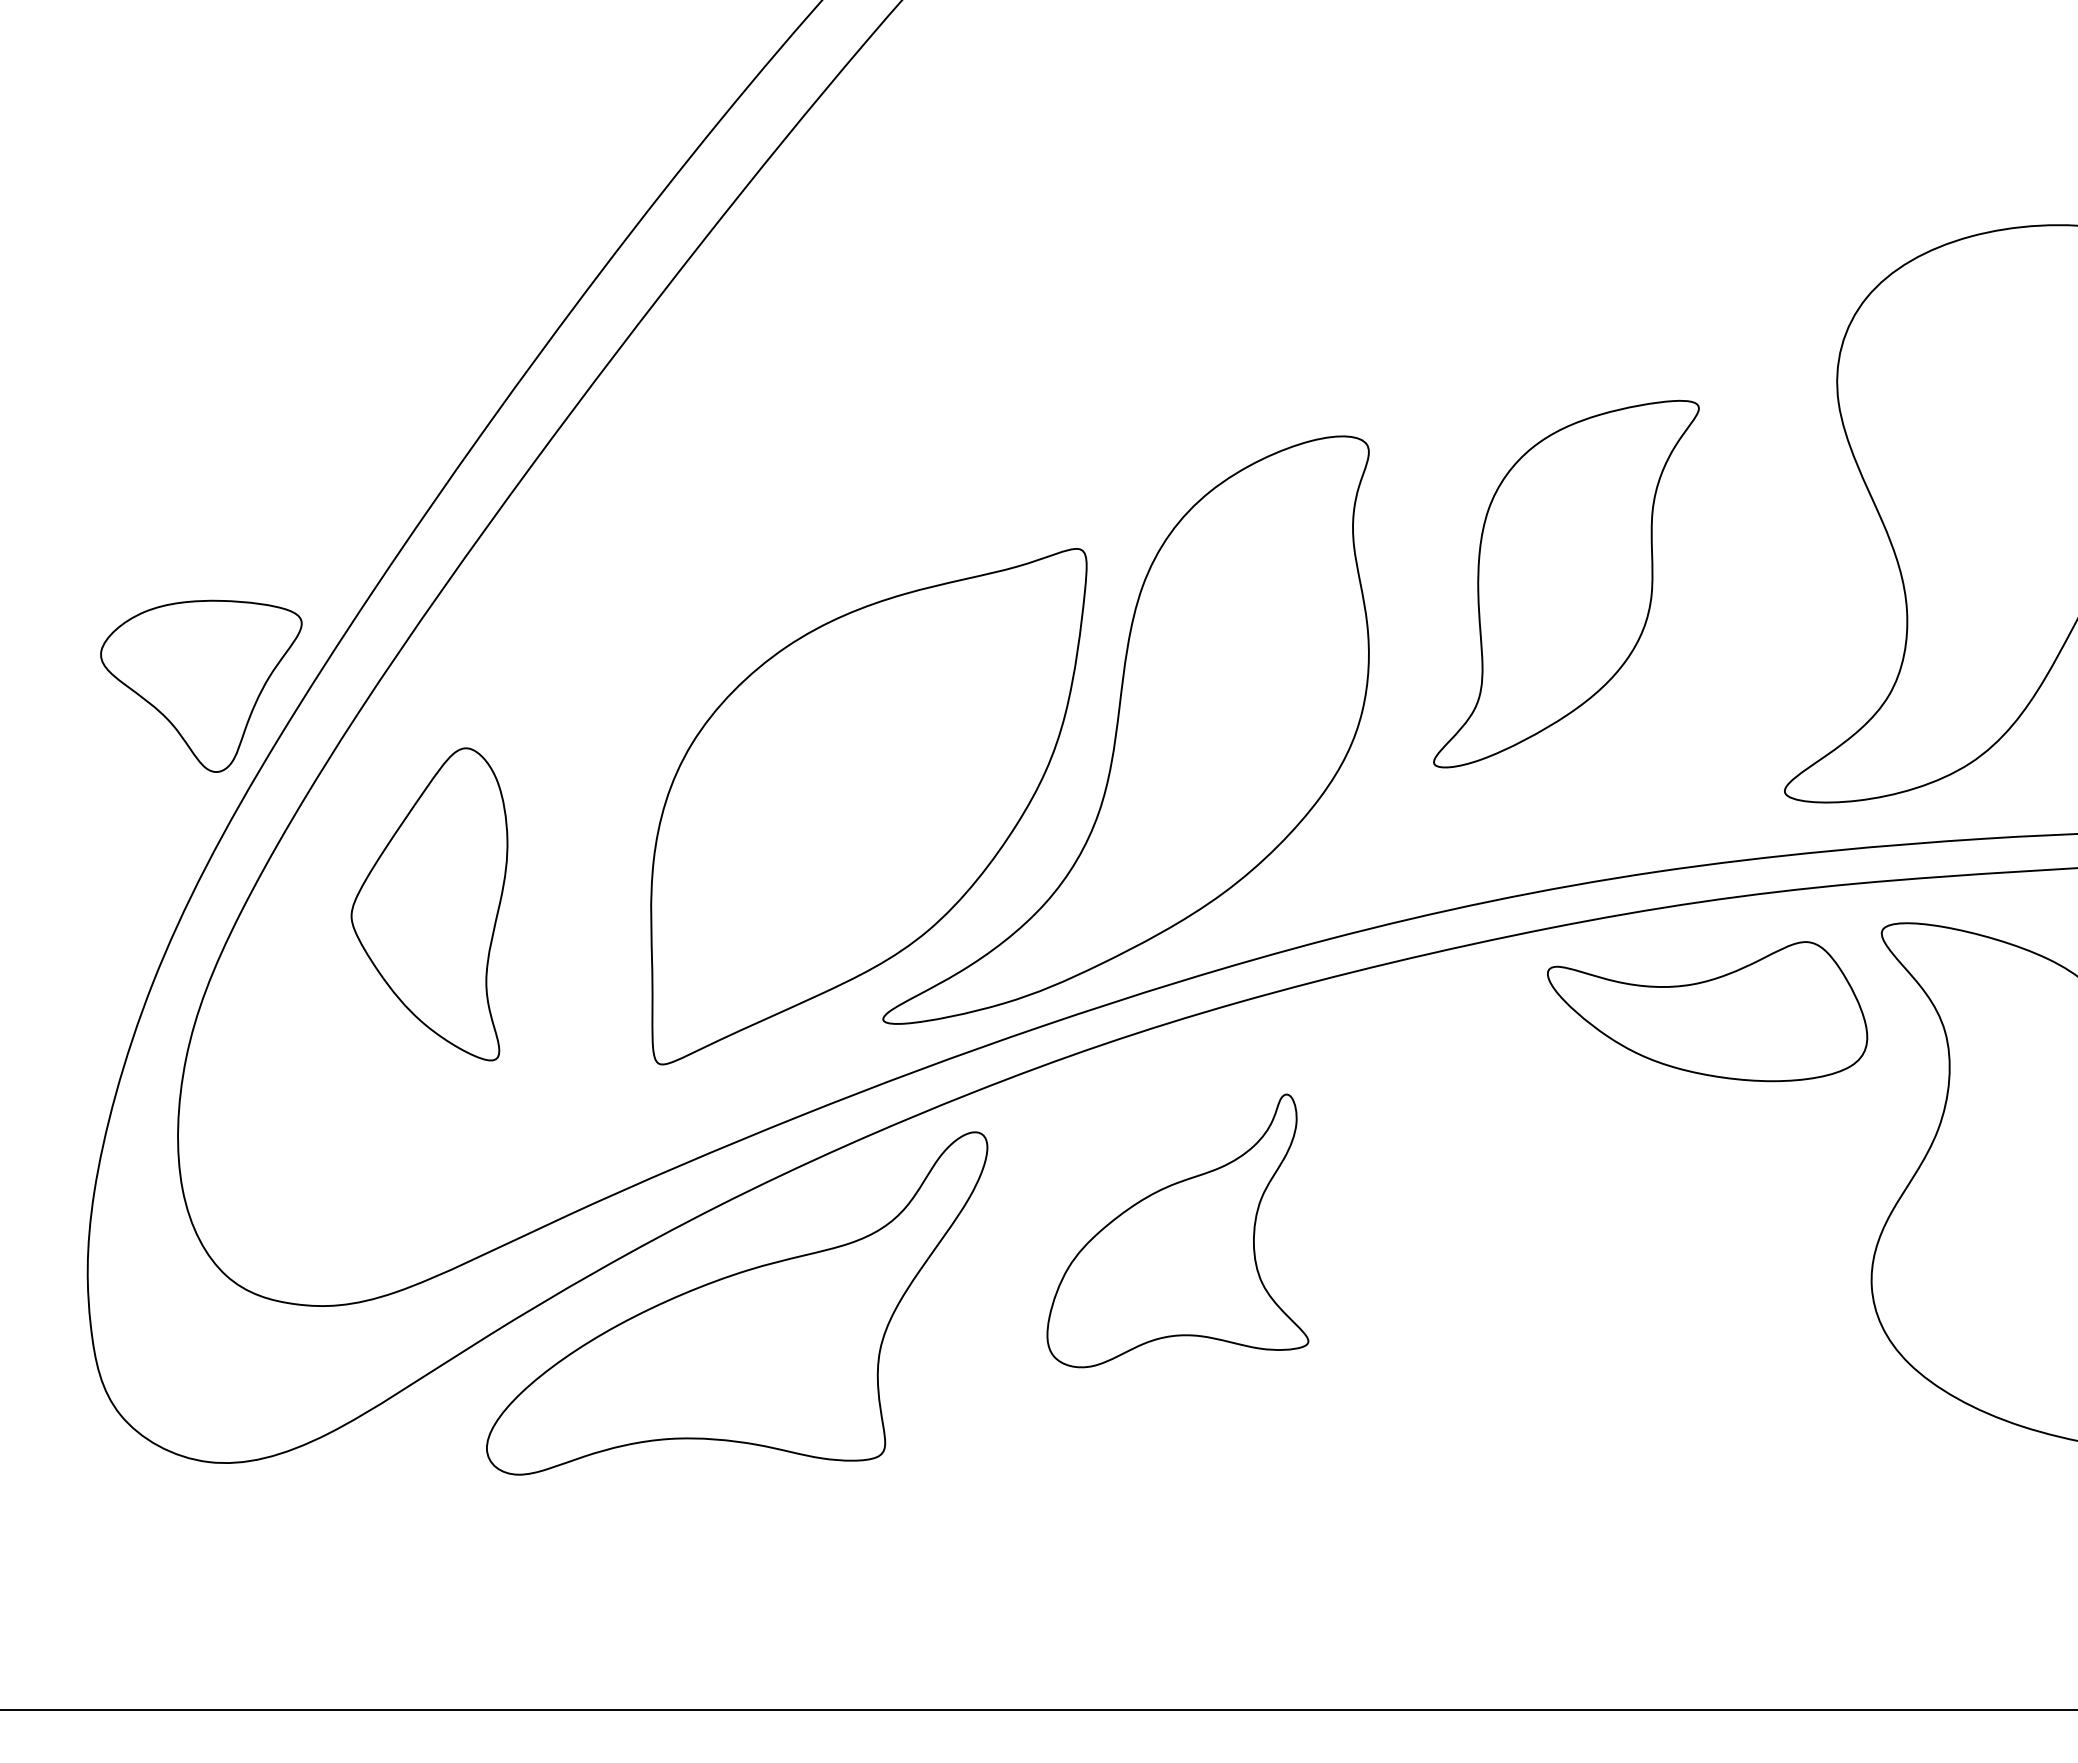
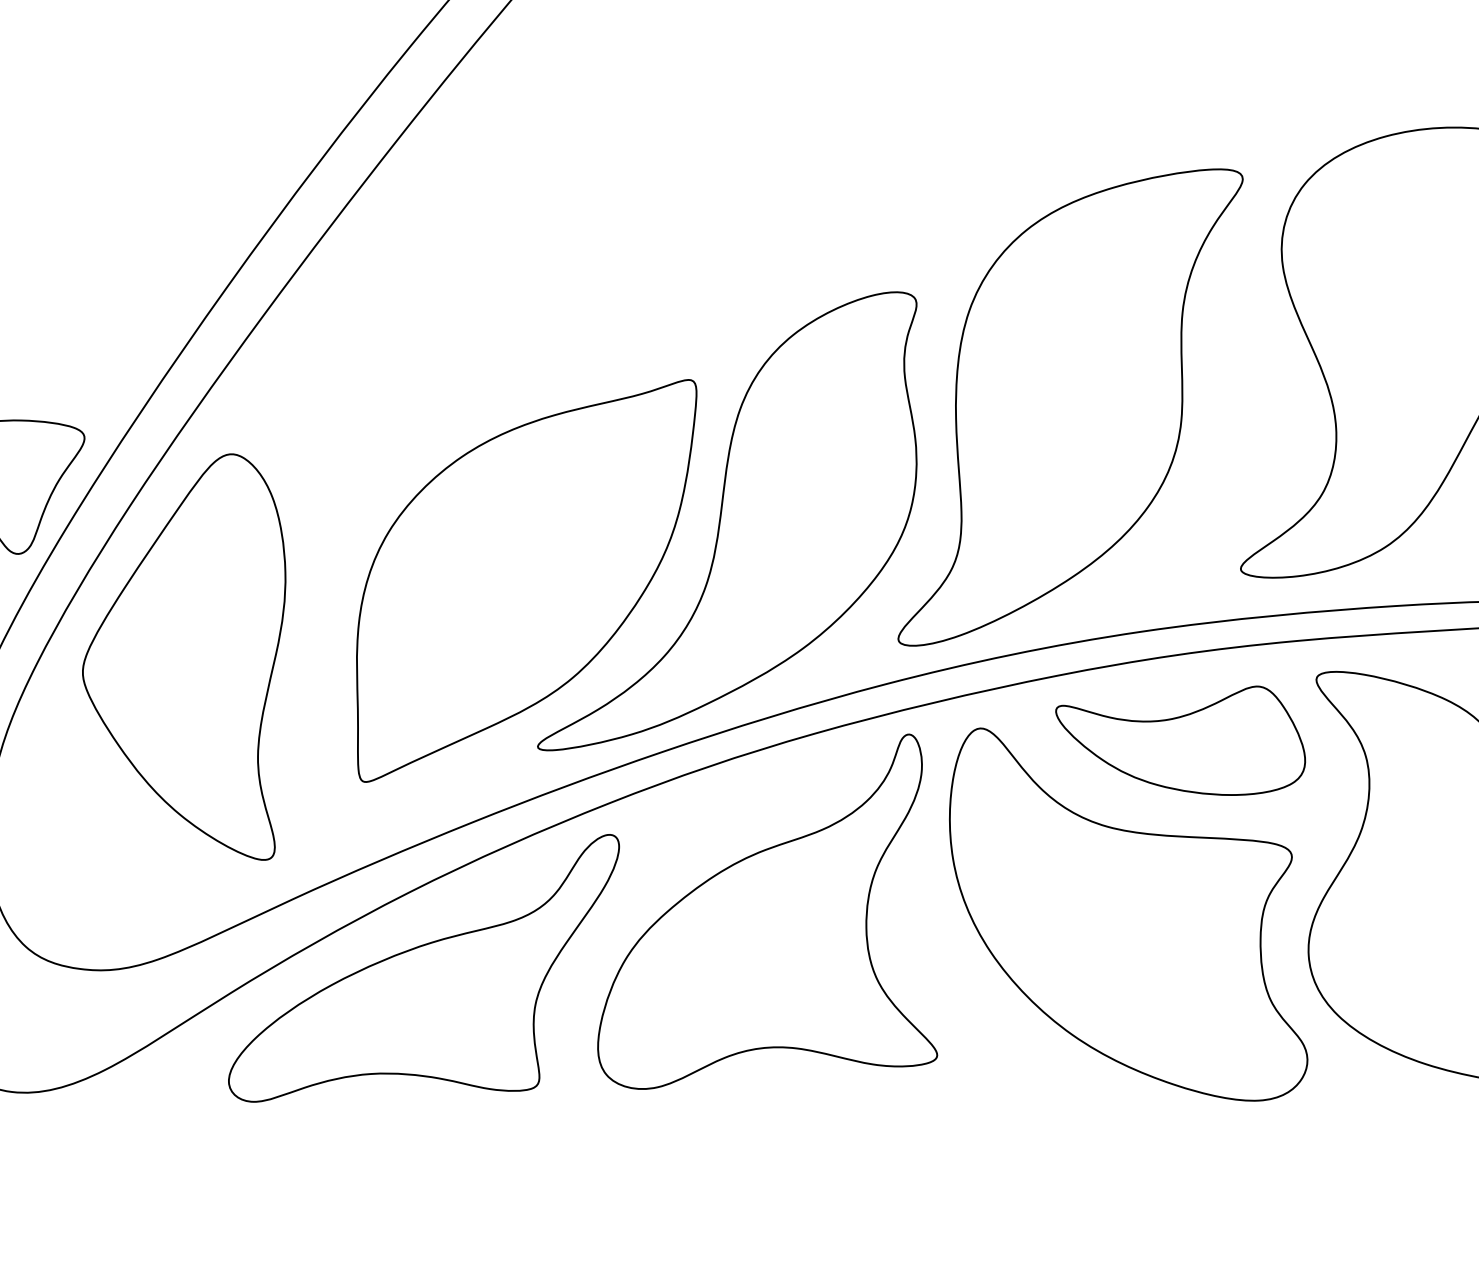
part: (1566, 583) -> (1070, 406), size x1.67
part: (429, 904) -> (184, 657), size x1.67
part: (1177, 1230) -> (767, 911), size x1.67
part: (1640, 1234) -> (1128, 914), added

